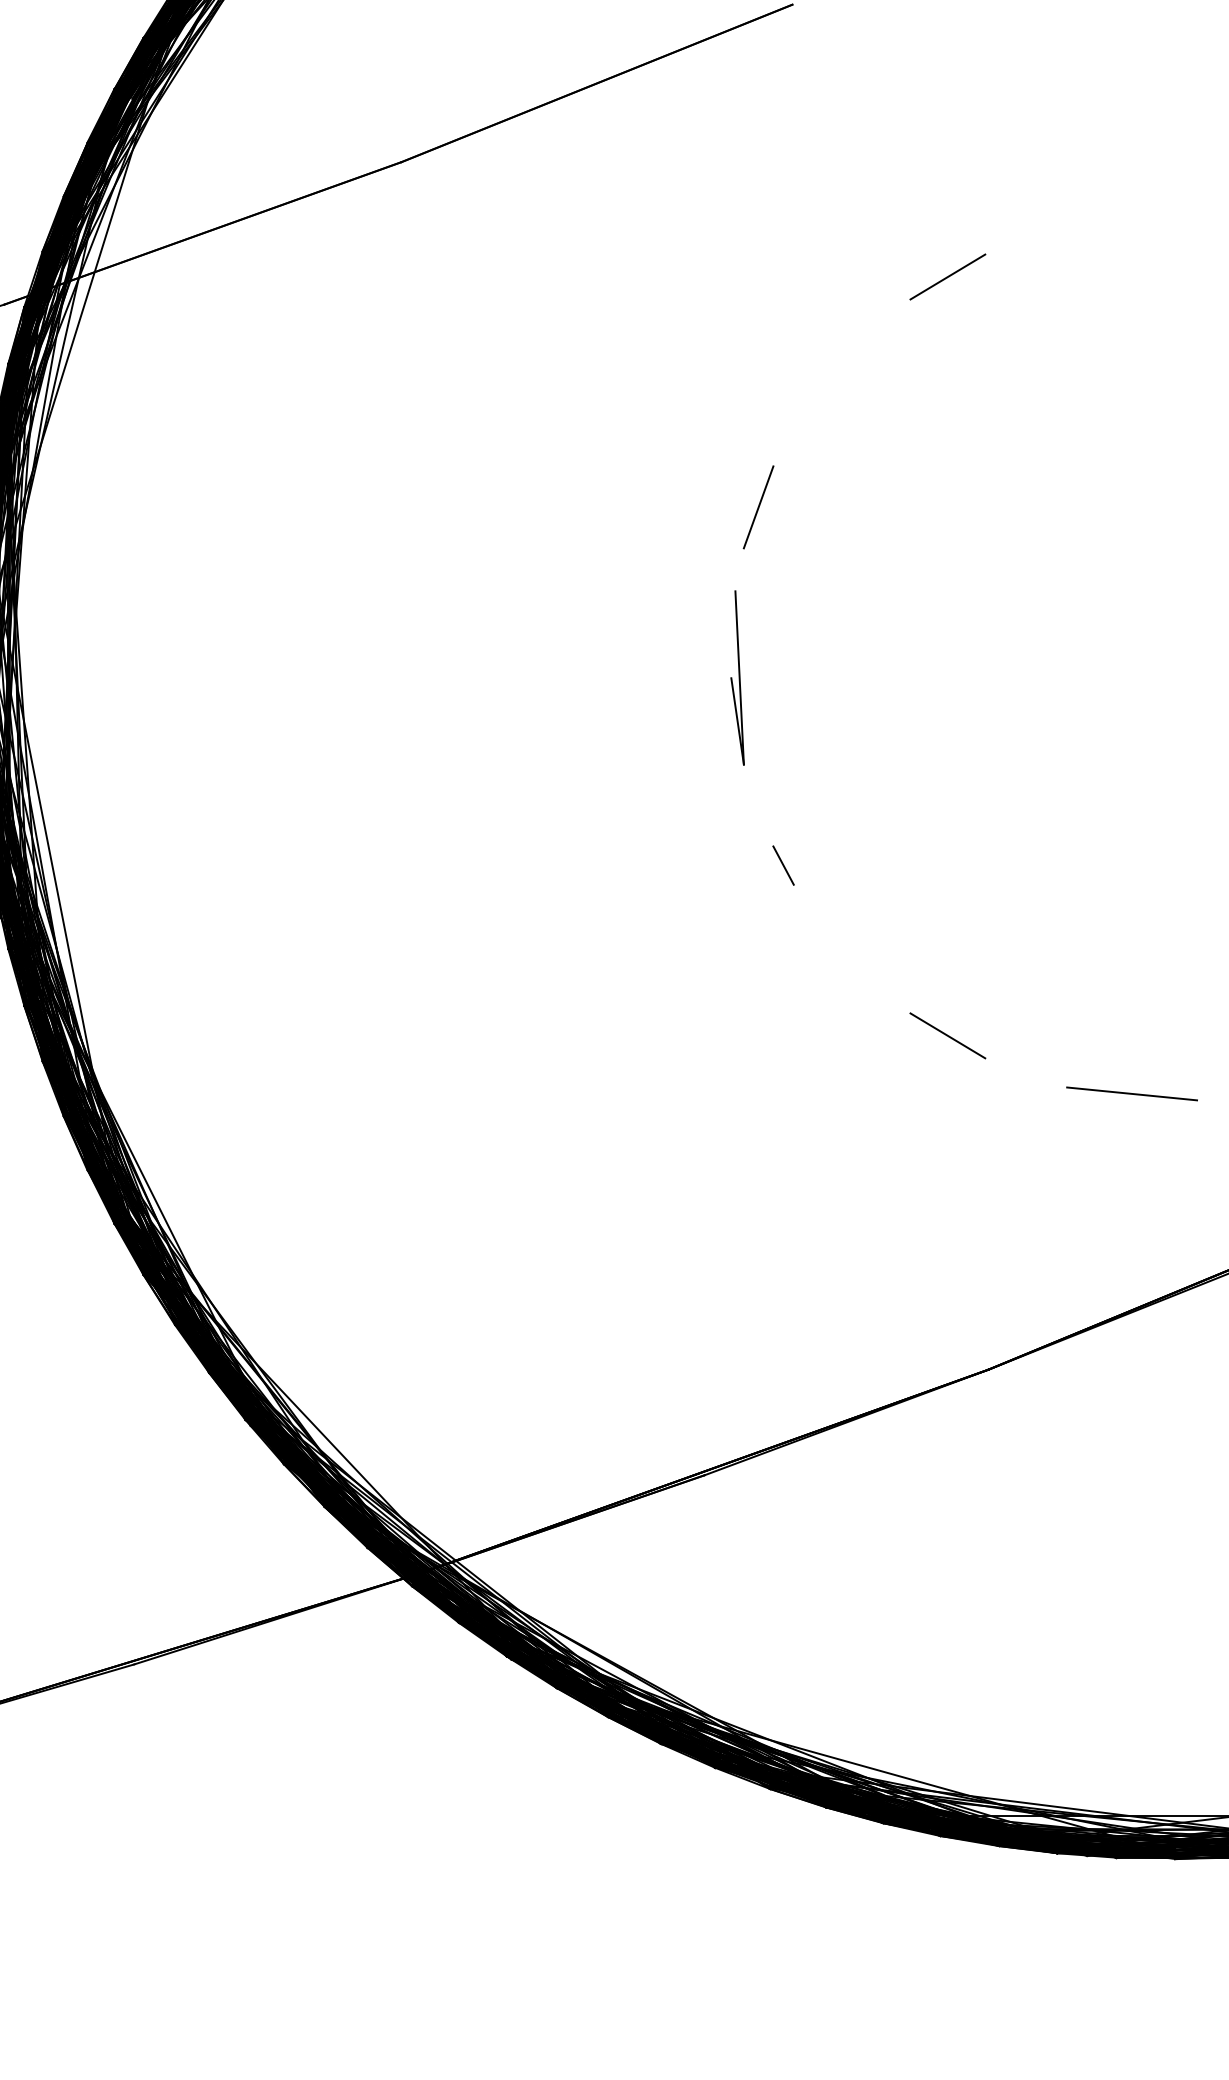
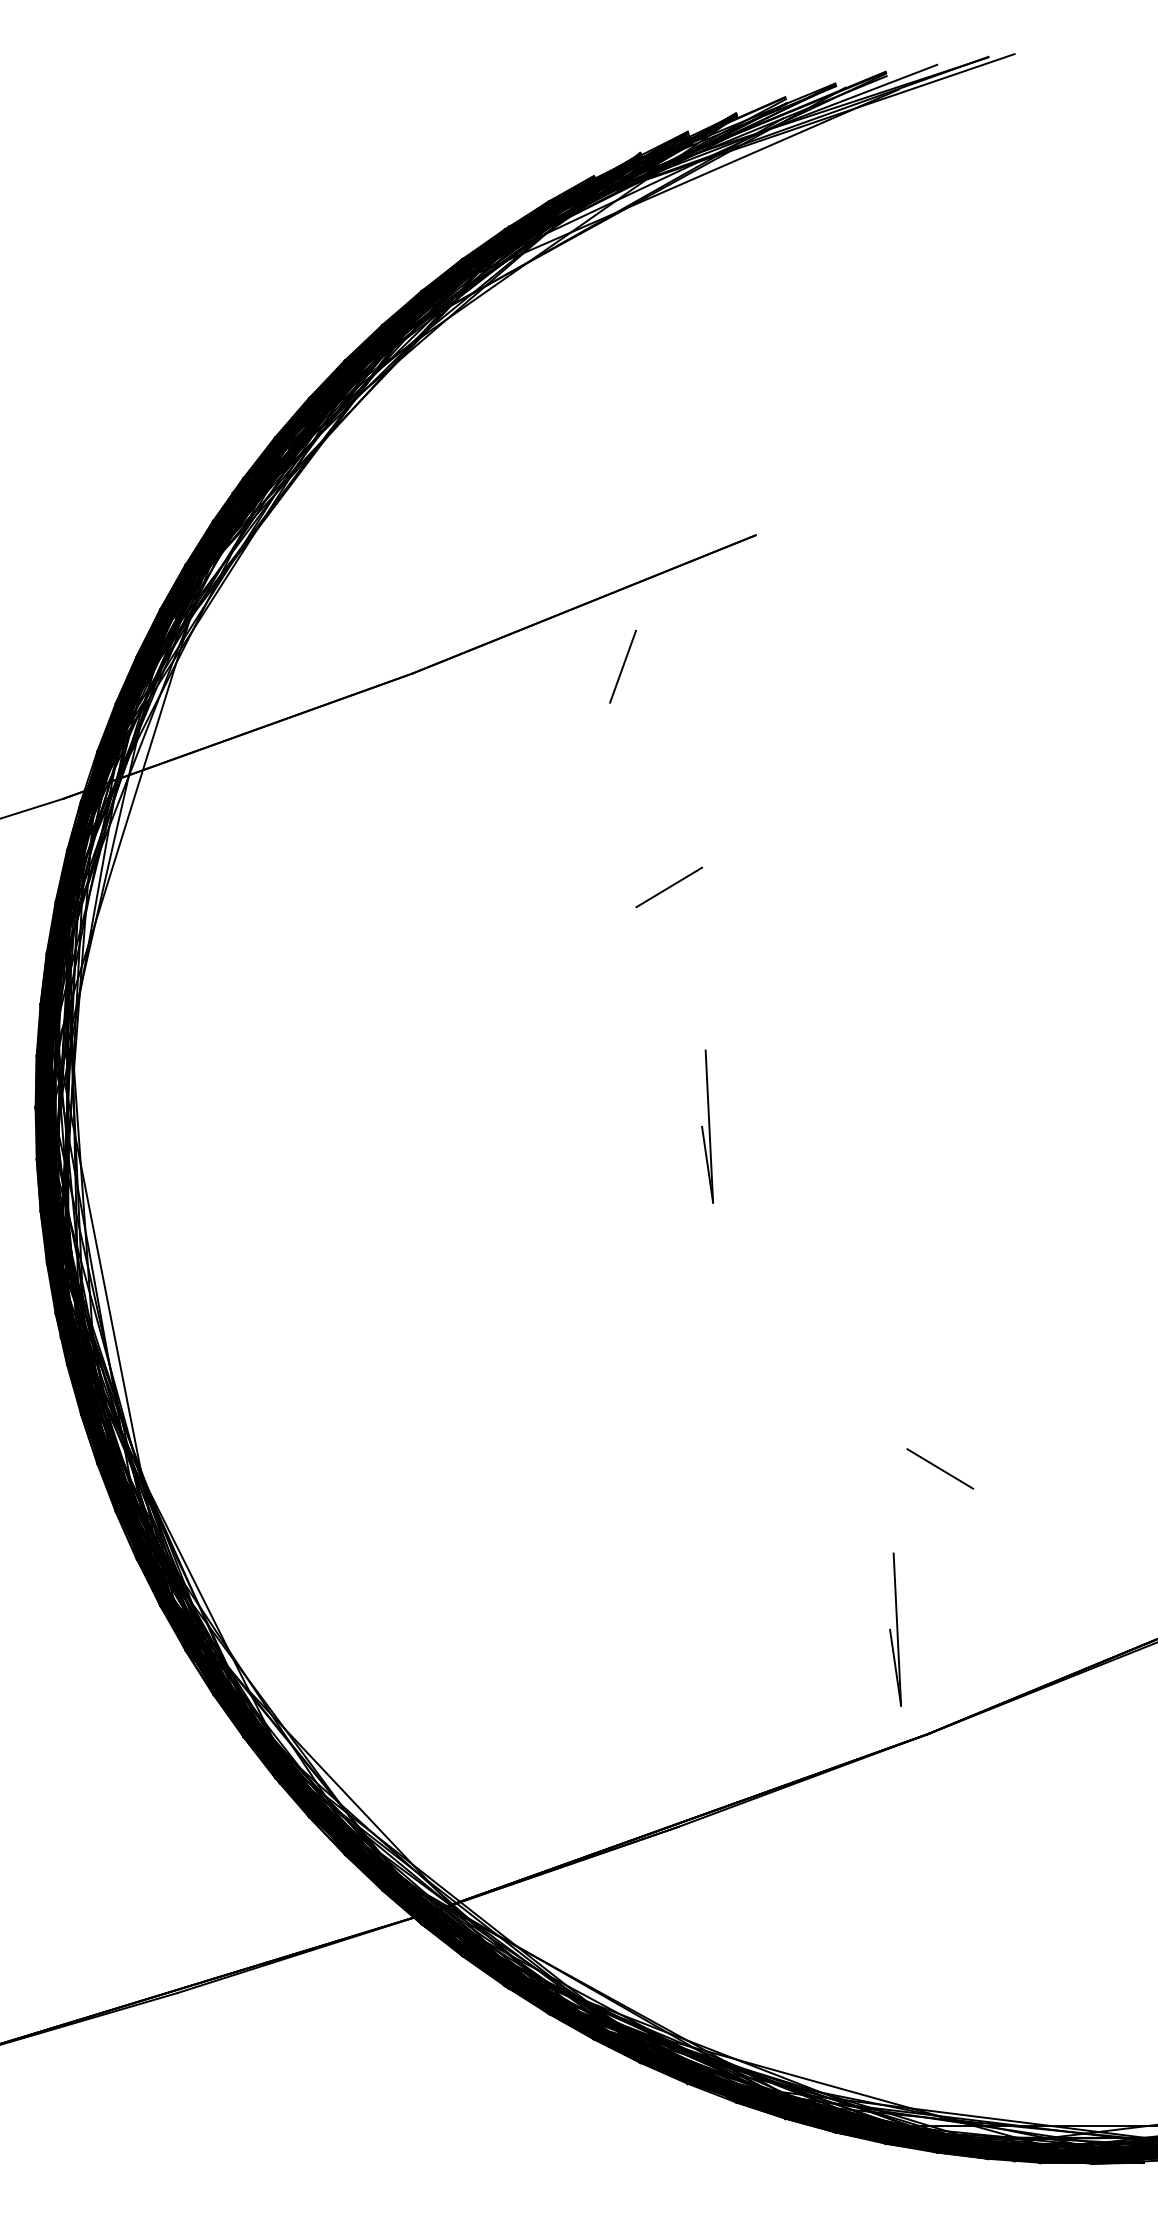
line: (947, 277) -> (668, 887), moved
line: (758, 507) -> (622, 666), moved
line: (783, 865) -> (747, 1291), removed
line: (948, 1035) -> (940, 1468), moved
line: (1132, 1093) -> (1054, 1491), removed
part: (951, 1250) -> (895, 1629), added

